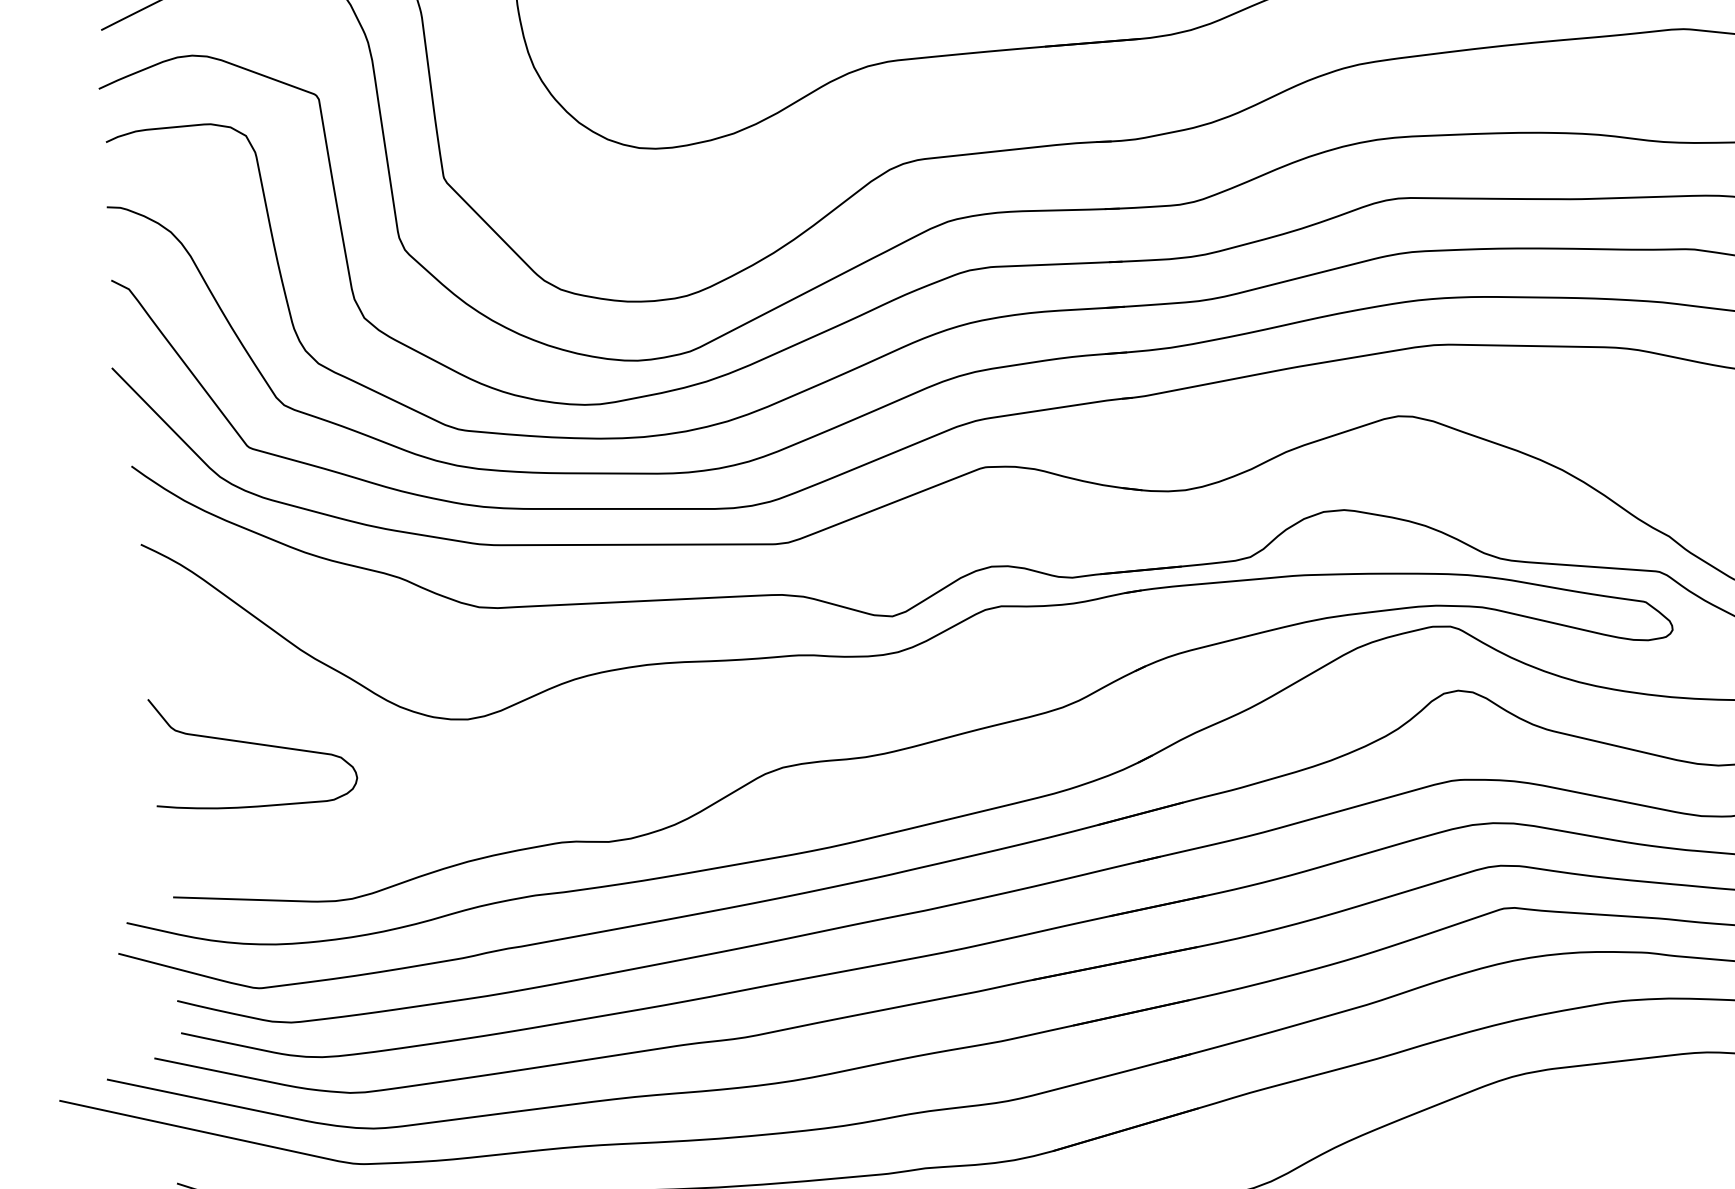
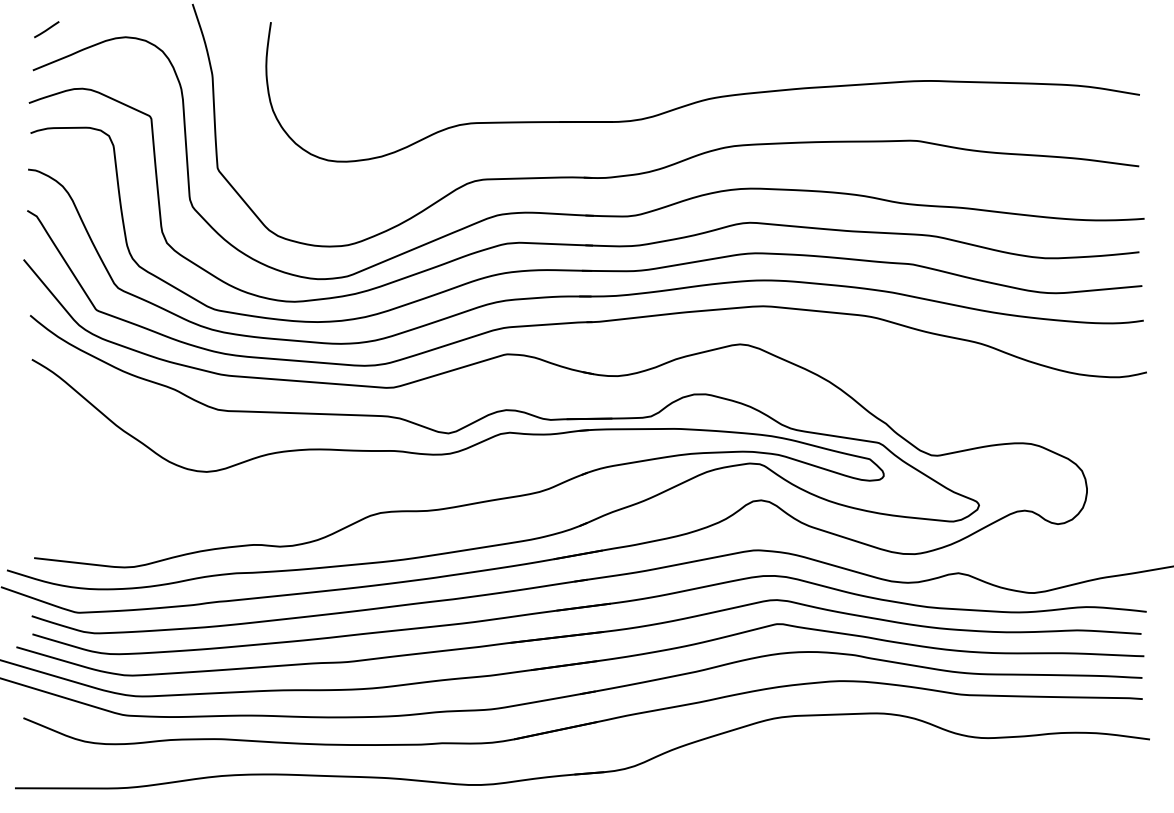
curve: (252, 744) -> (85, 476), removed

